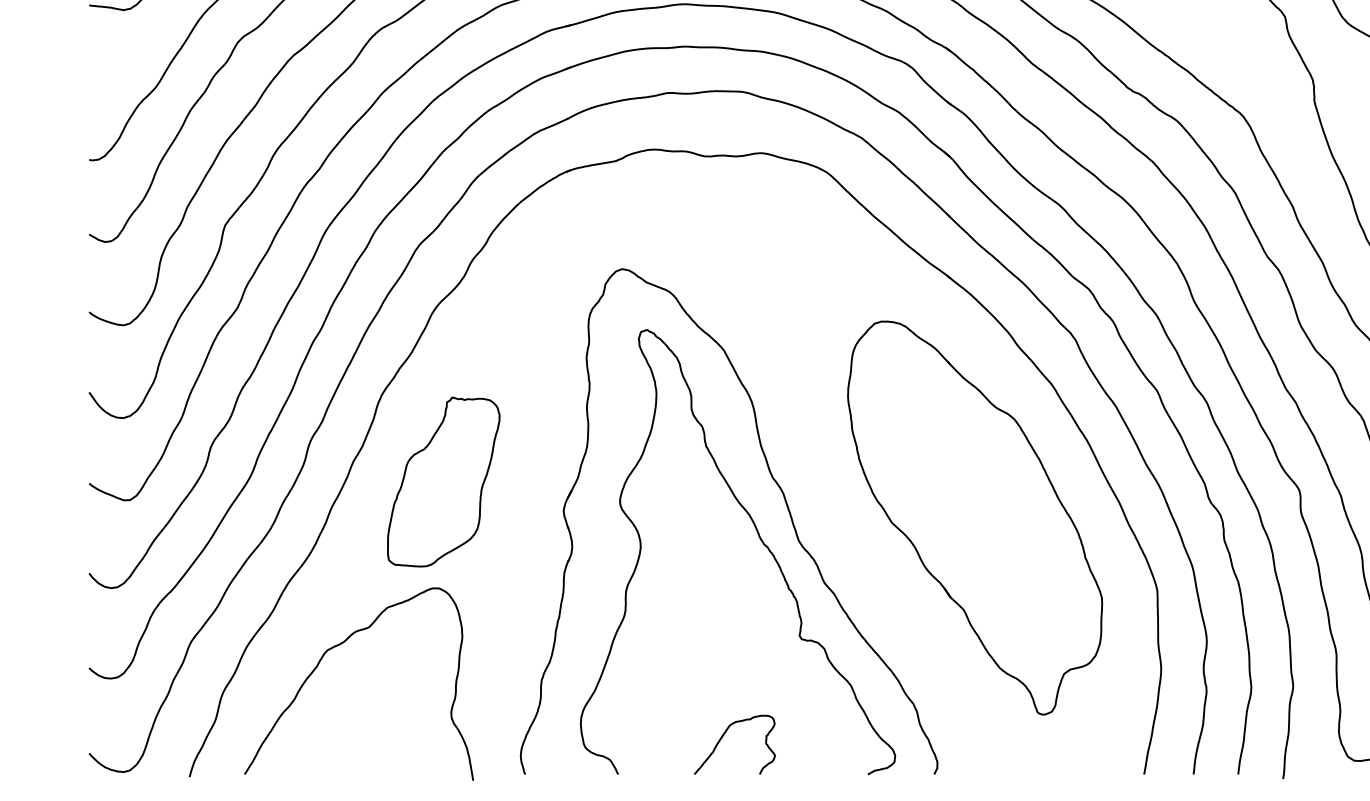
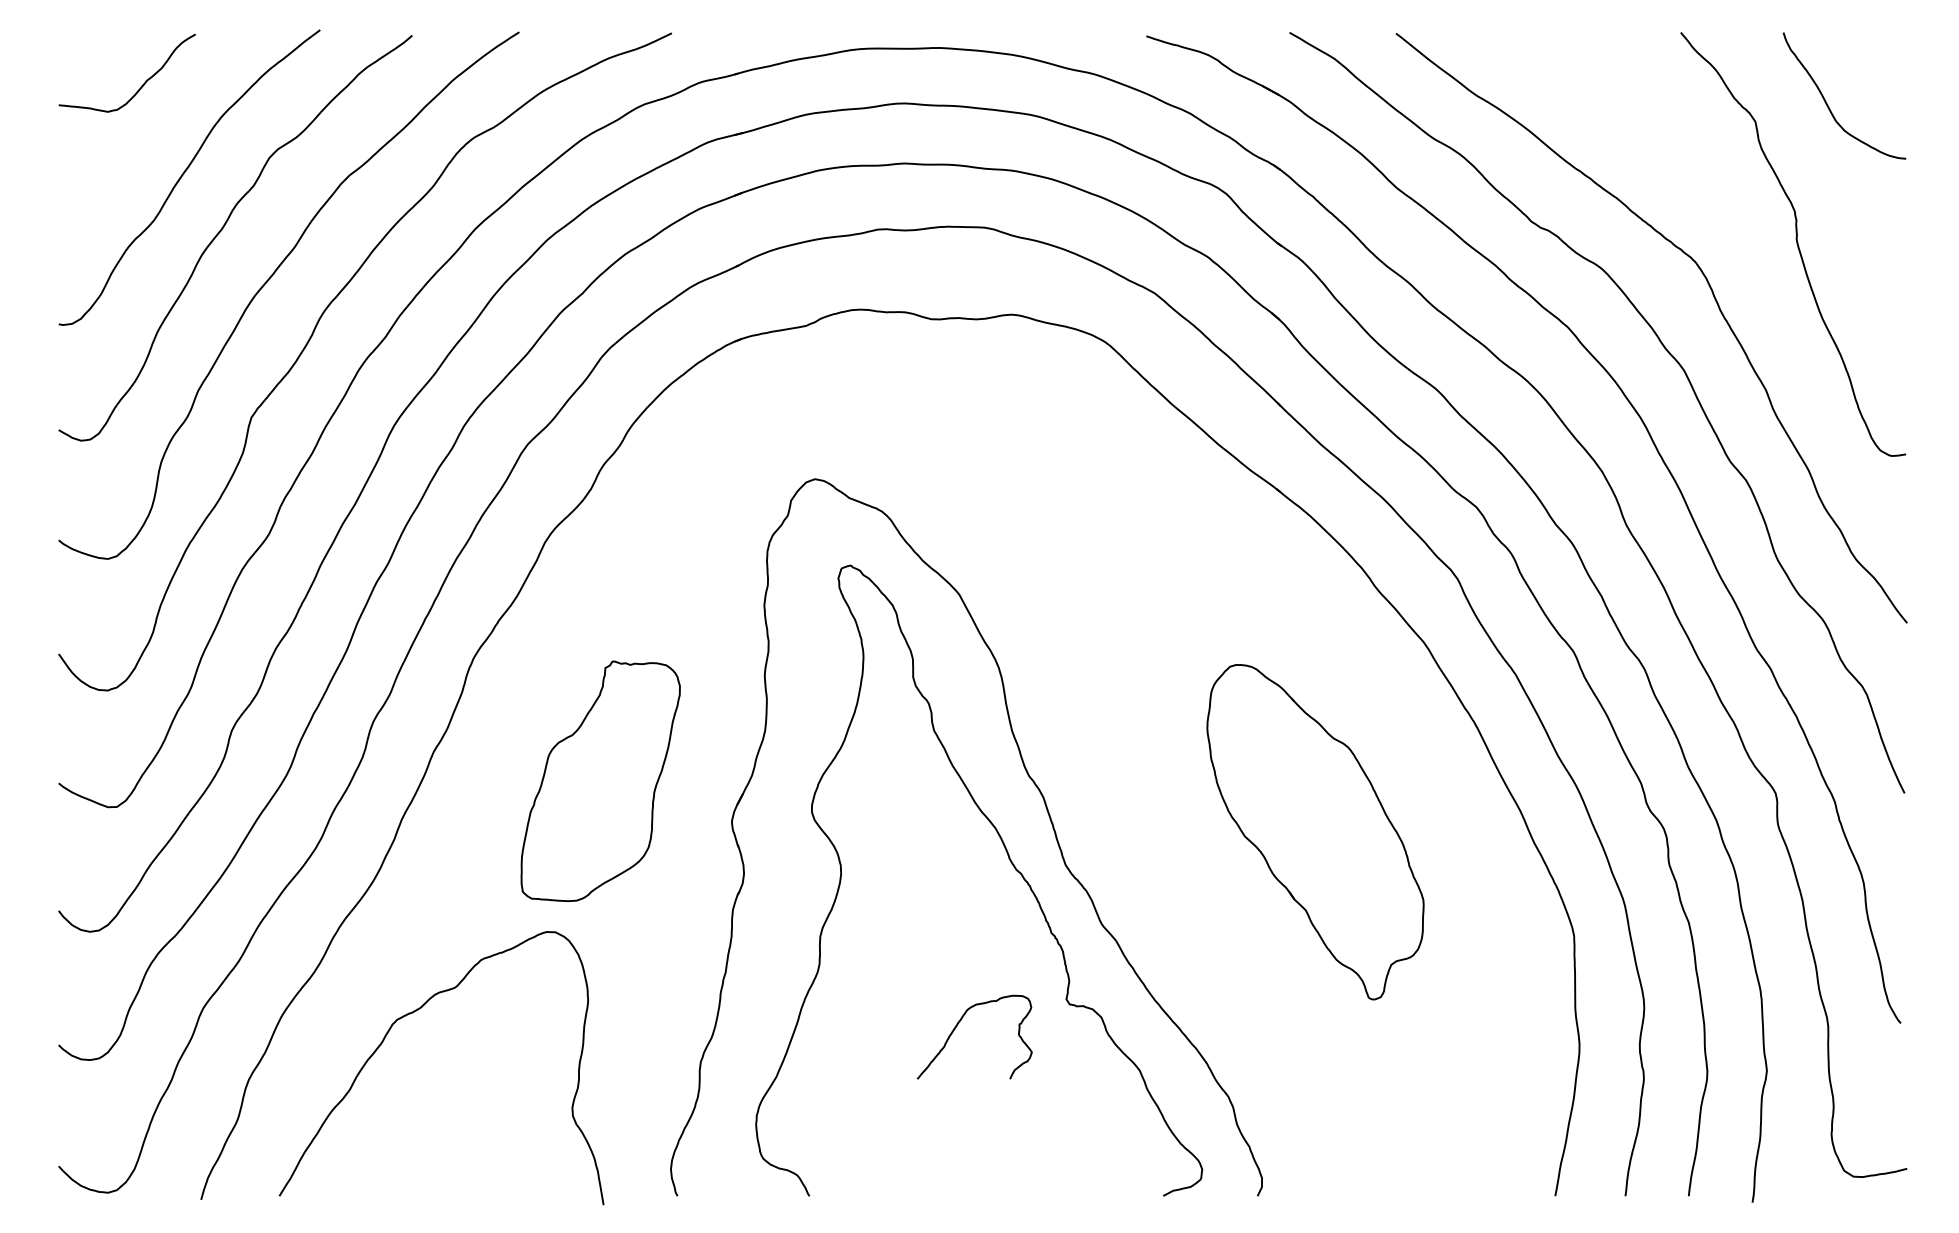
part: (443, 482) -> (600, 781), moved
part: (975, 517) -> (1315, 831), size x0.6
curve: (722, 737) -> (957, 1026), moved

